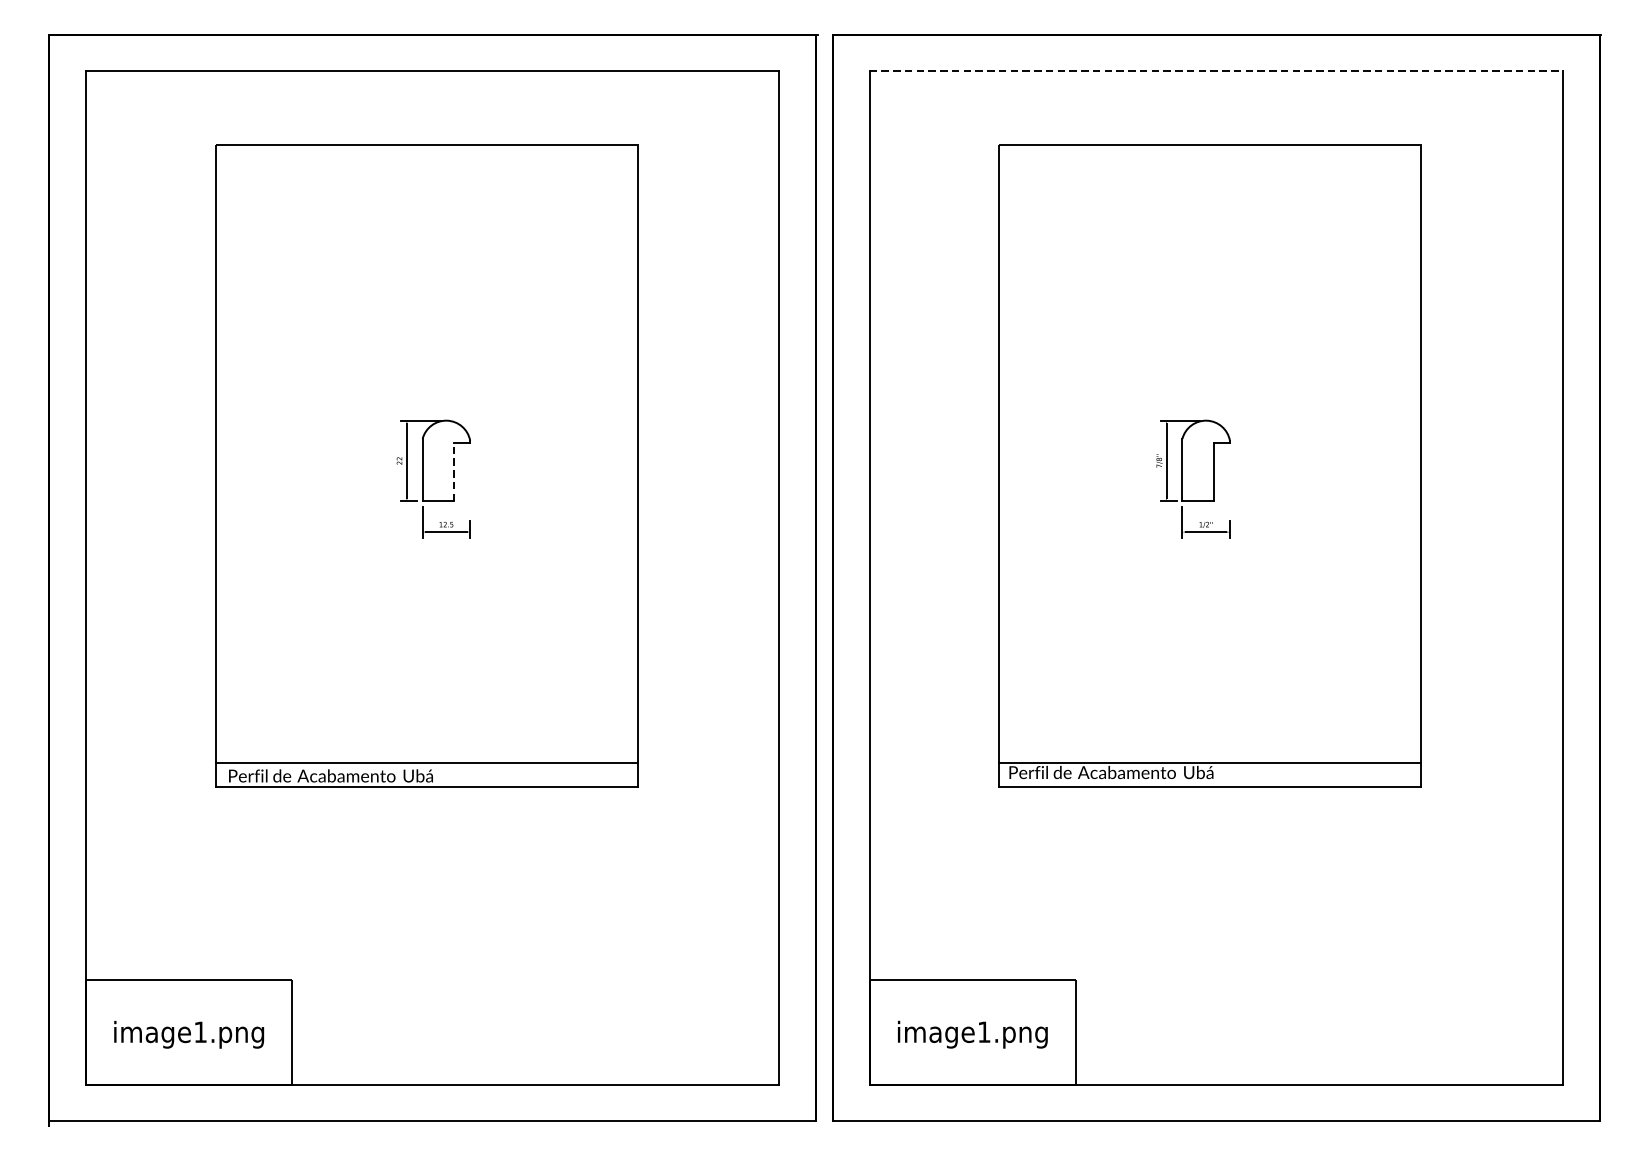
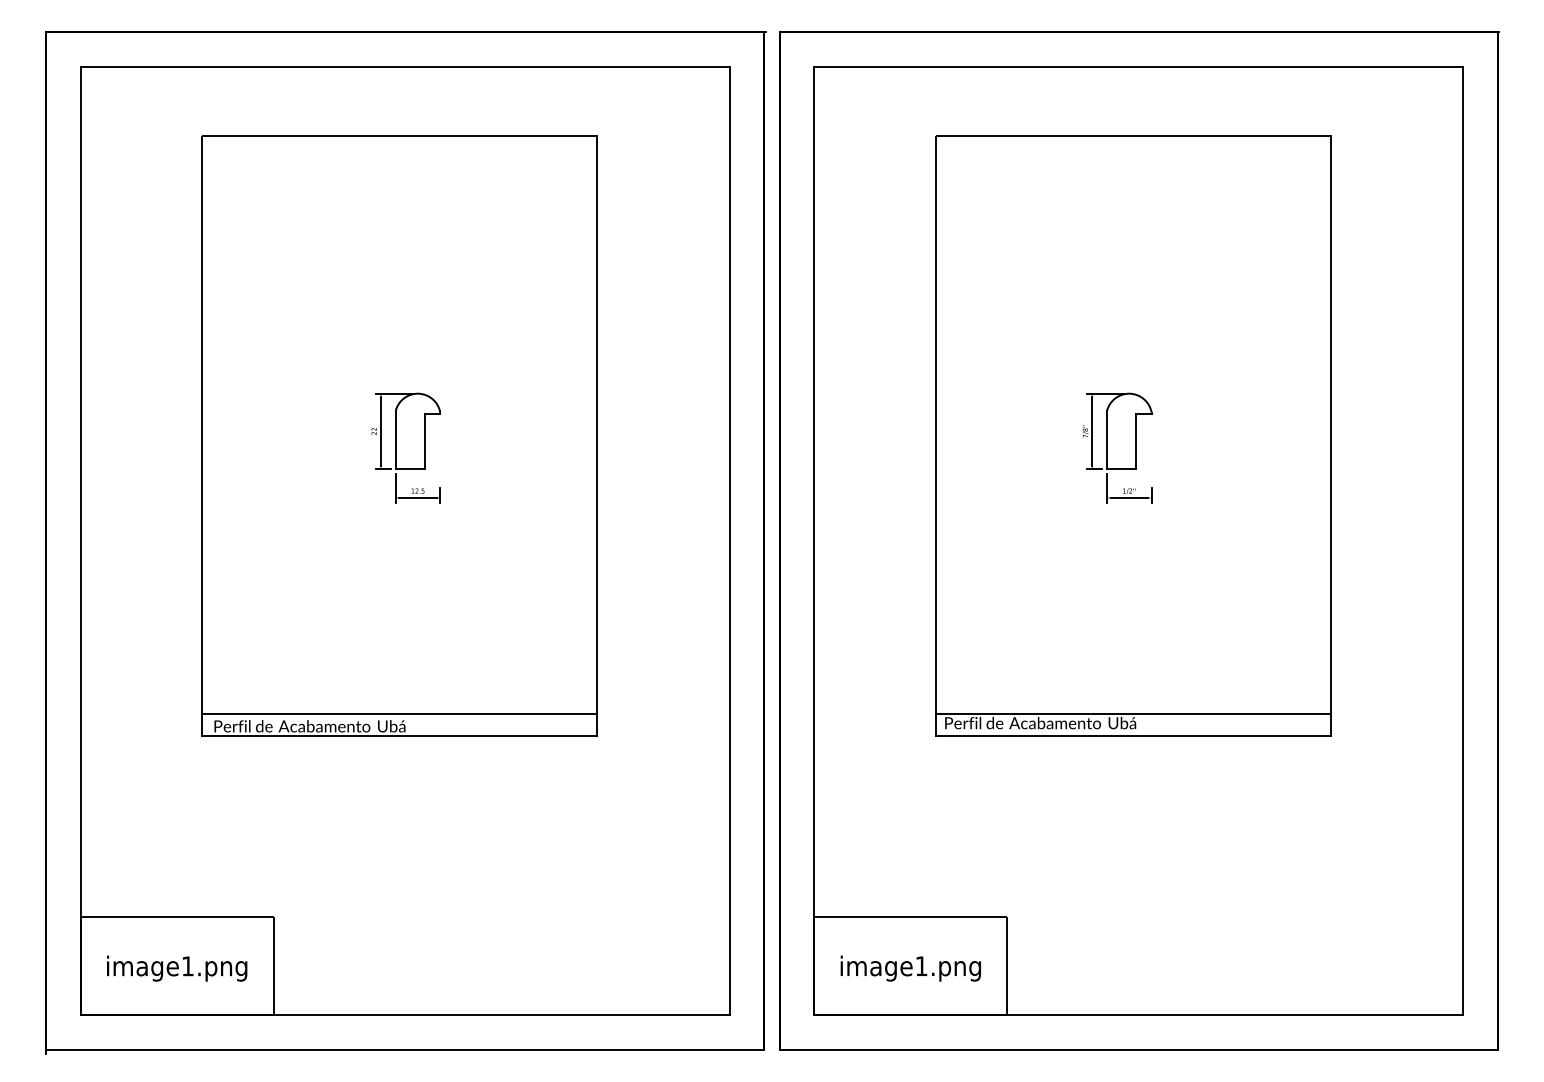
line: (1215, 71) -> (1138, 66), dashed -> solid
line: (453, 471) -> (424, 441), dashed -> solid

